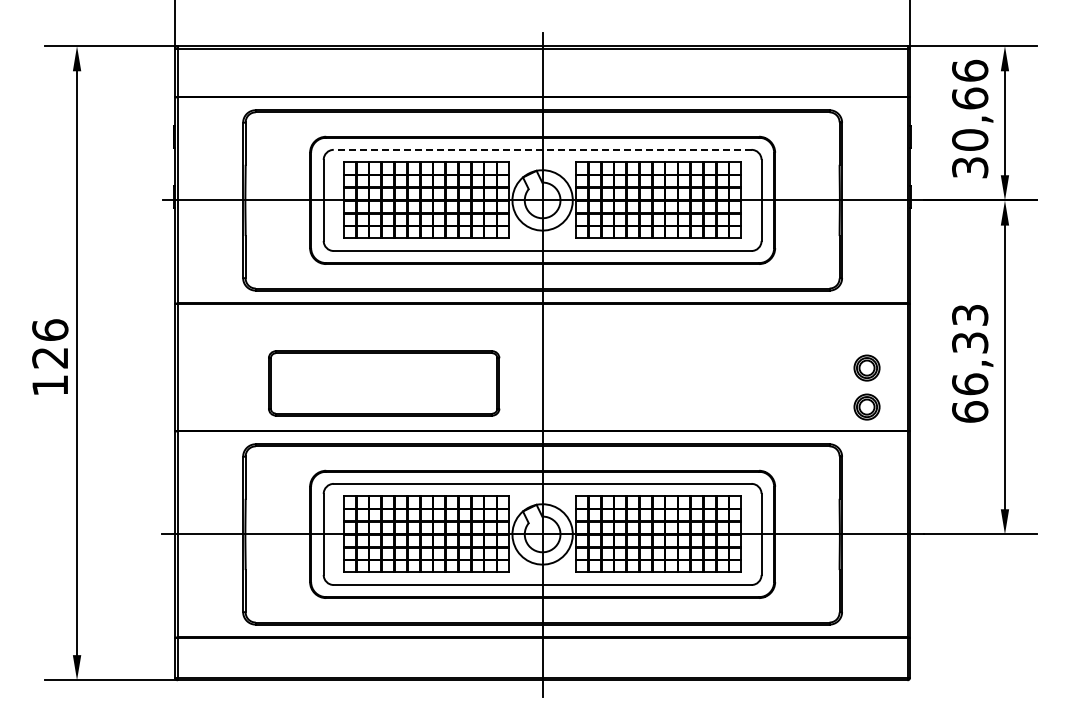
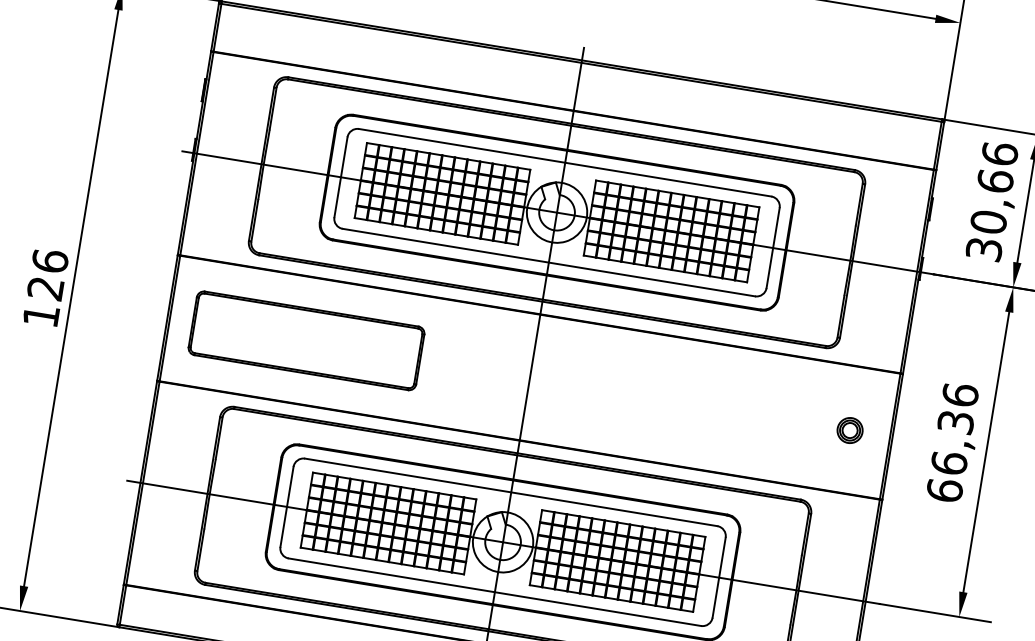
line: (542, 149) -> (565, 162), dashed -> solid
text: (970, 314) -> (960, 394), 66,33 -> 66,36
part: (384, 383) -> (306, 341), moved
part: (866, 406) -> (843, 468), removed

